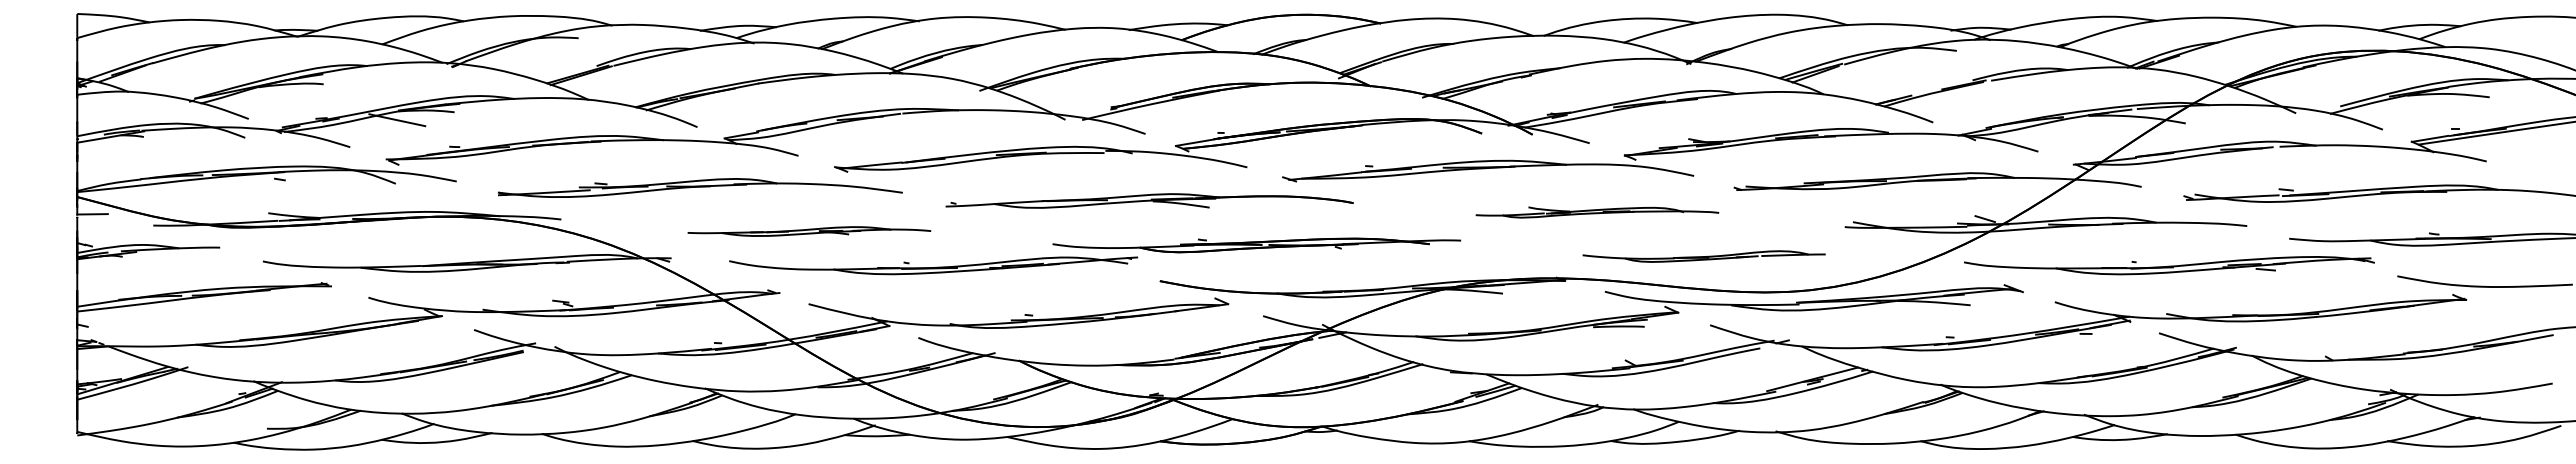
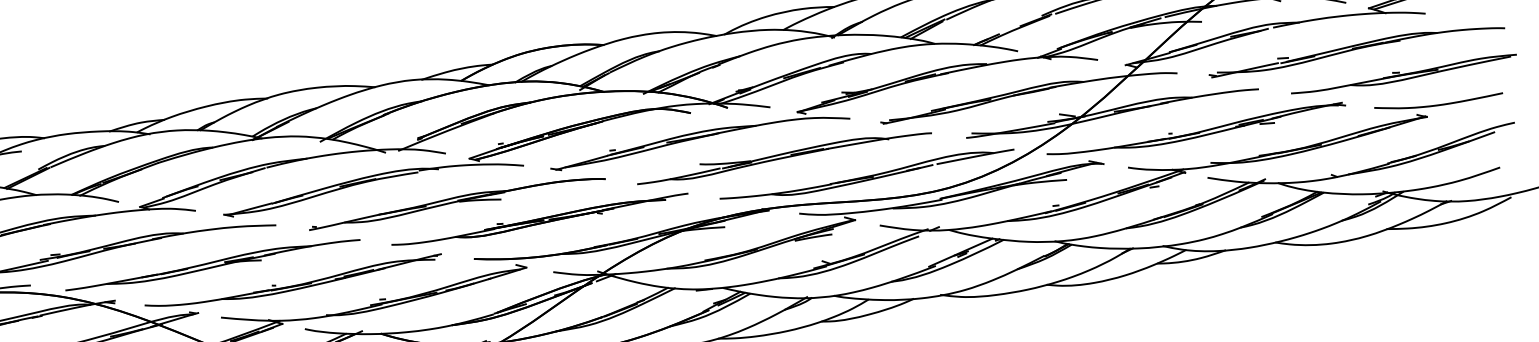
part: (1597, 212) -> (784, 156), size x1.67
part: (809, 231) -> (212, 264), size x1.67
part: (1703, 256) -> (866, 176), size x1.67
part: (933, 265) -> (293, 284), moved
part: (2169, 265) -> (1196, 131), moved

